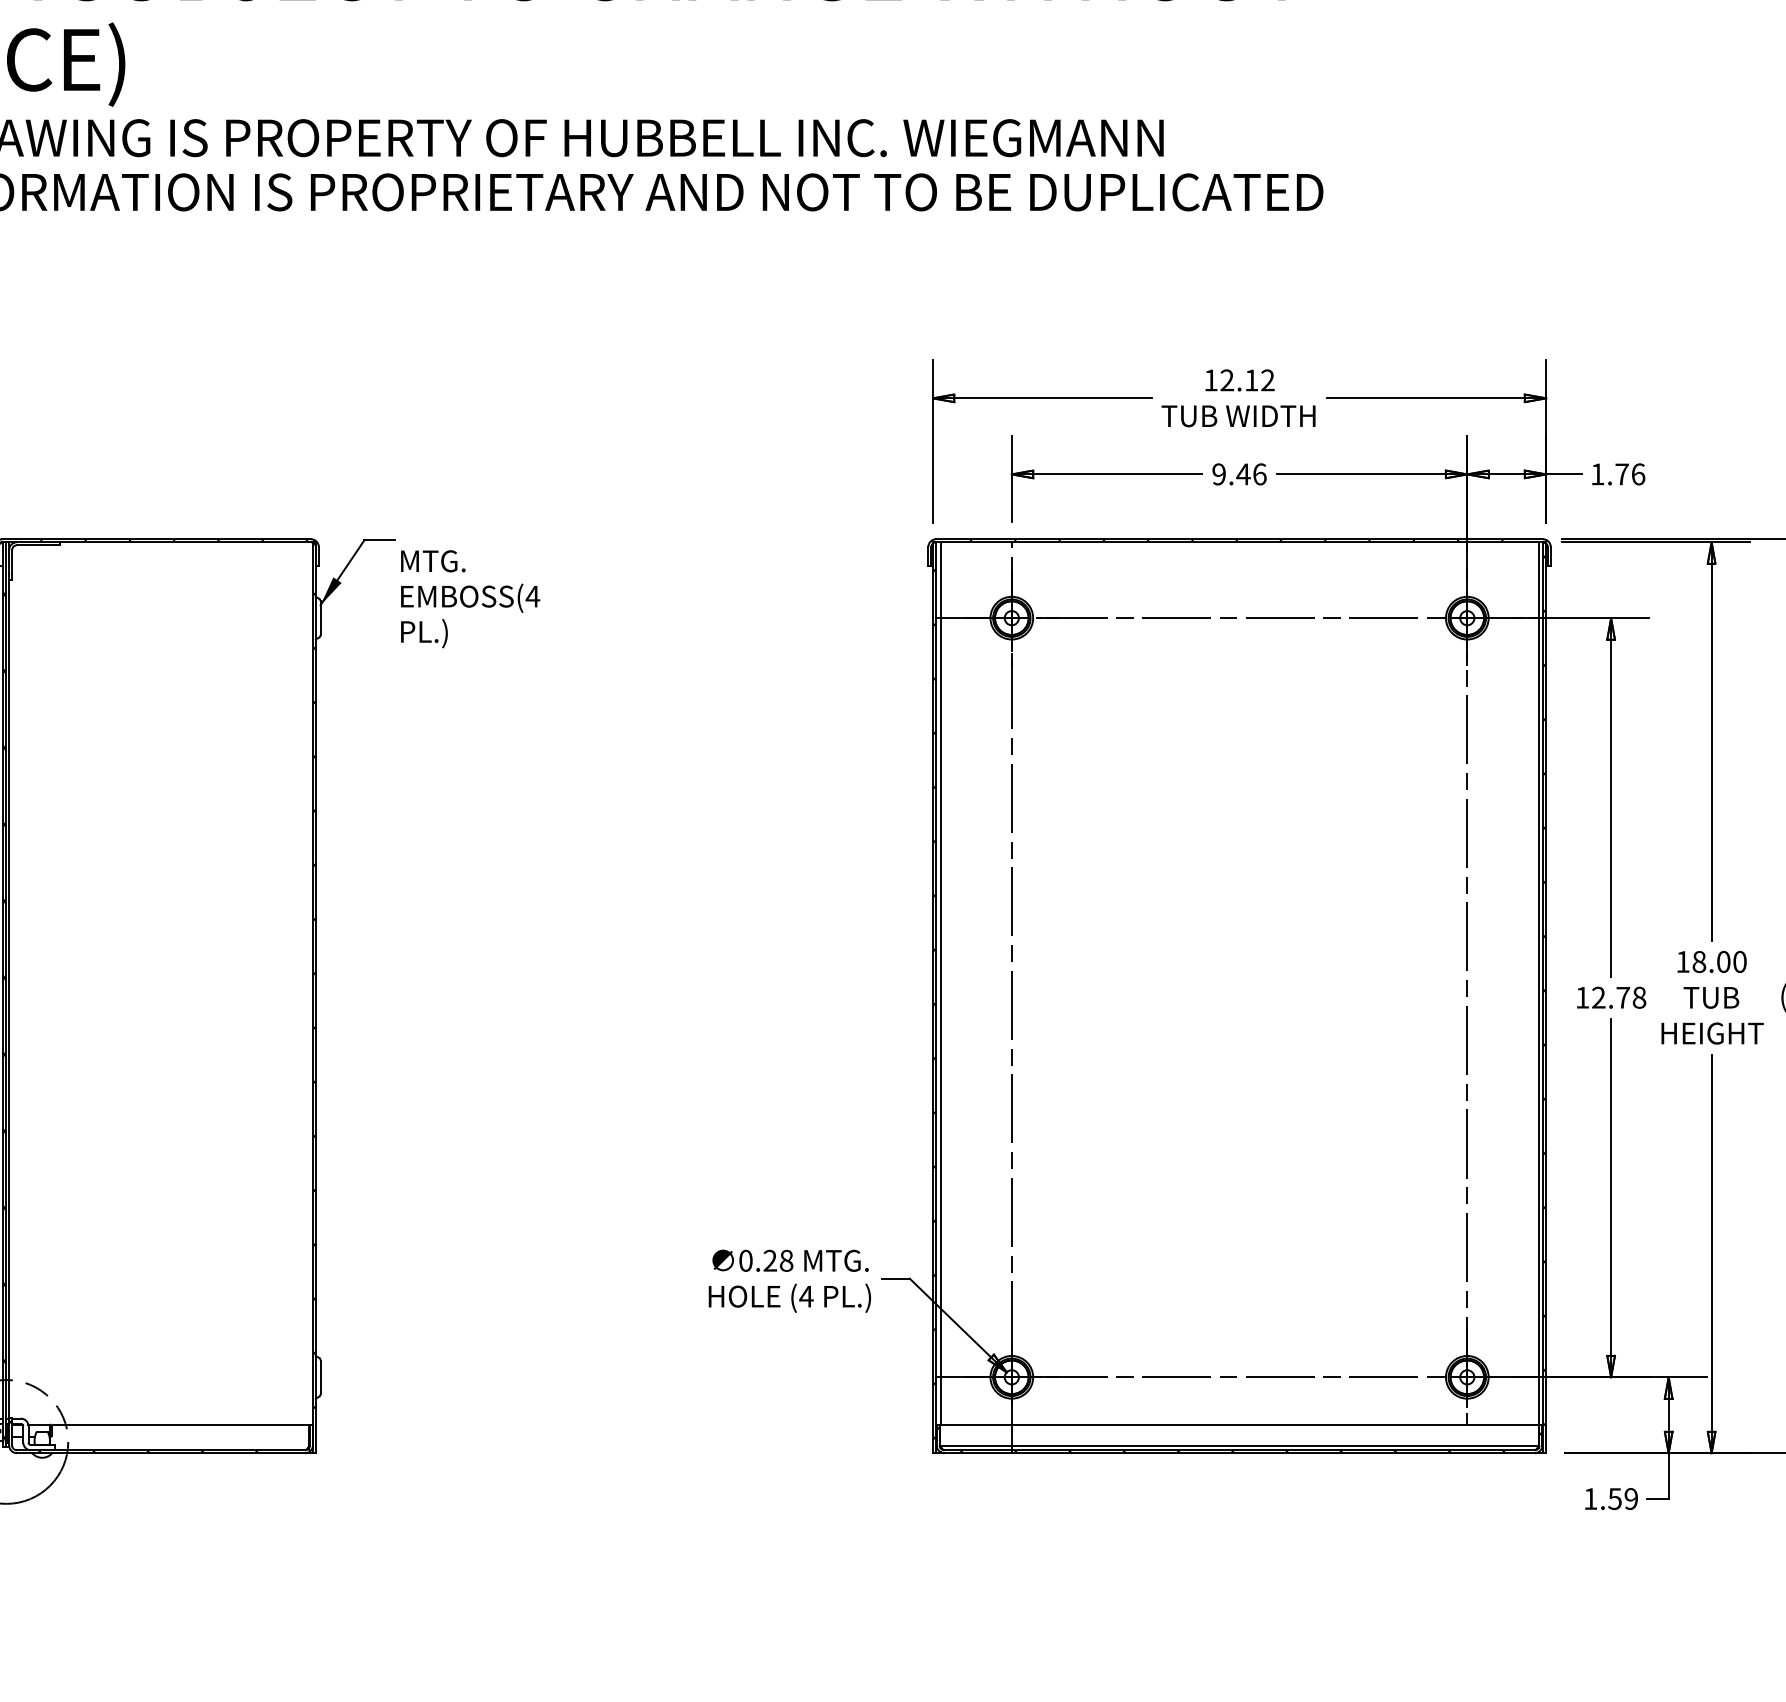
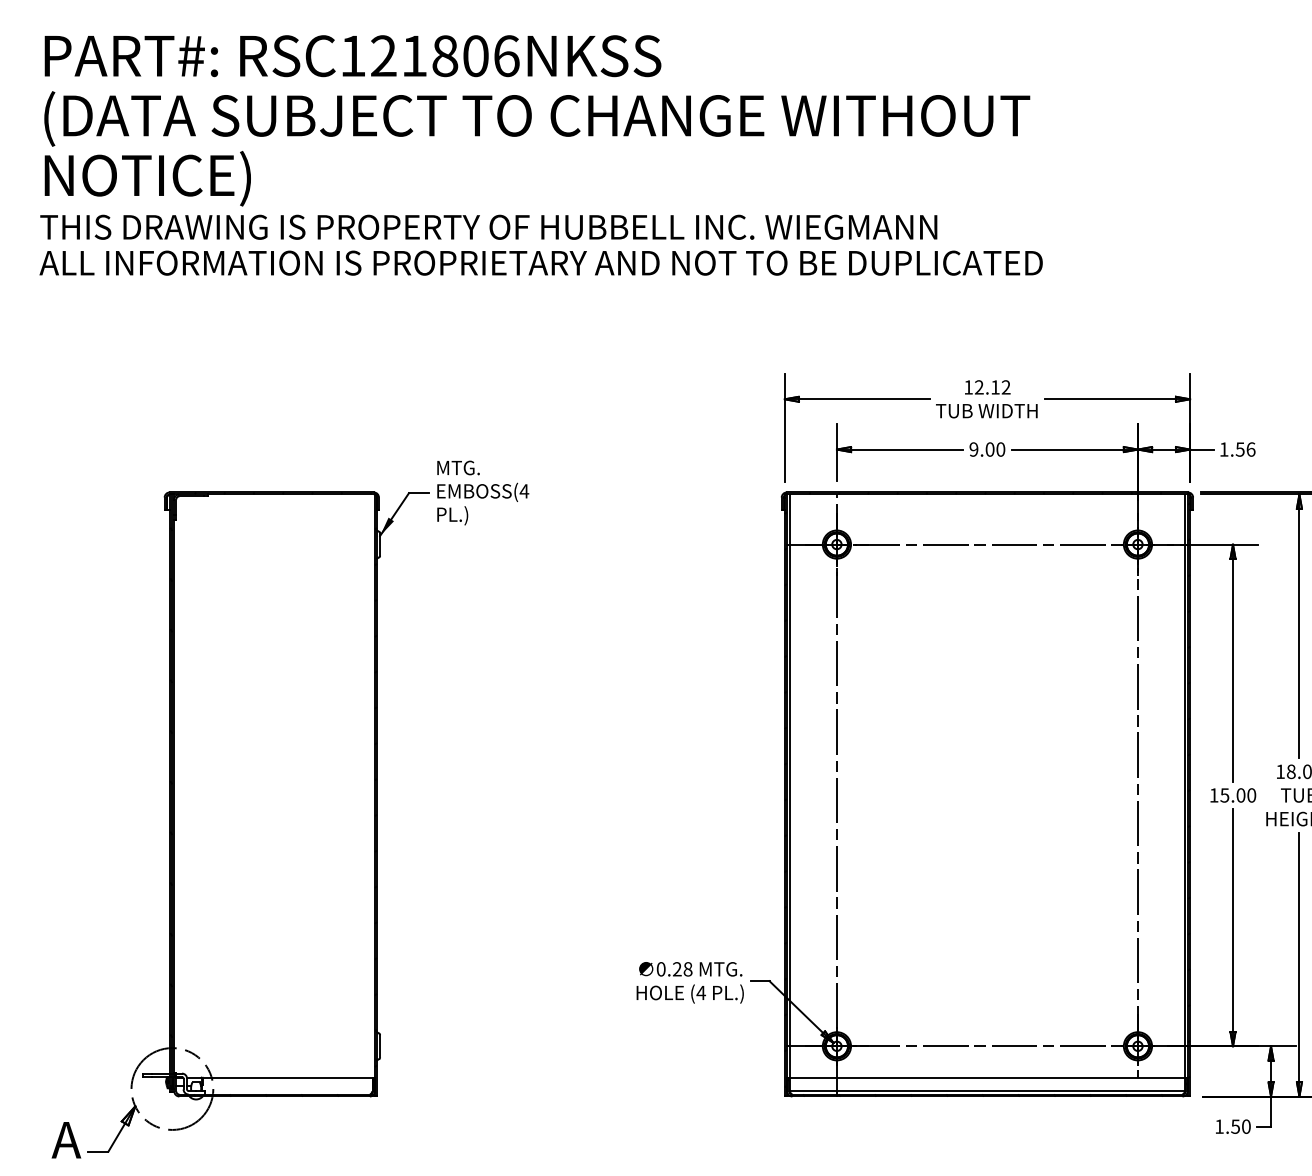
text: (1251, 474) -> (995, 449), 9.46 -> 9.00
text: (1620, 474) -> (1239, 449), 1.76 -> 1.56
text: (470, 598) -> (483, 492), moved
text: (1619, 997) -> (1238, 795), 12.78 -> 15.00
text: (1631, 1498) -> (1246, 1126), 1.59 -> 1.50

